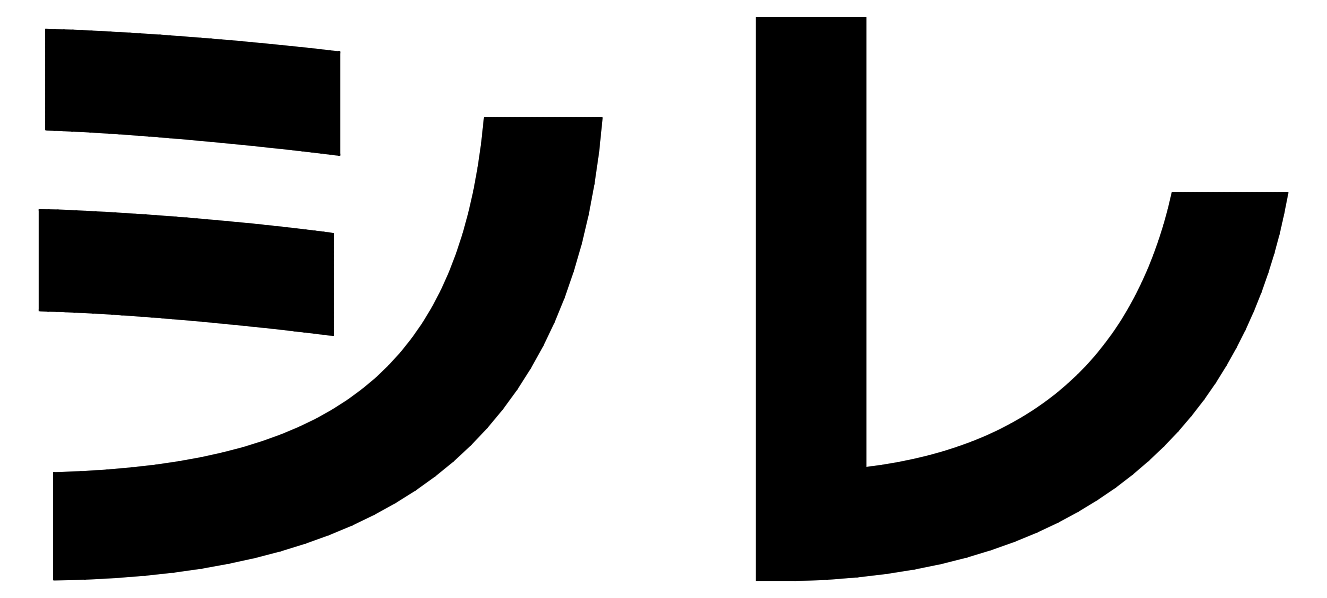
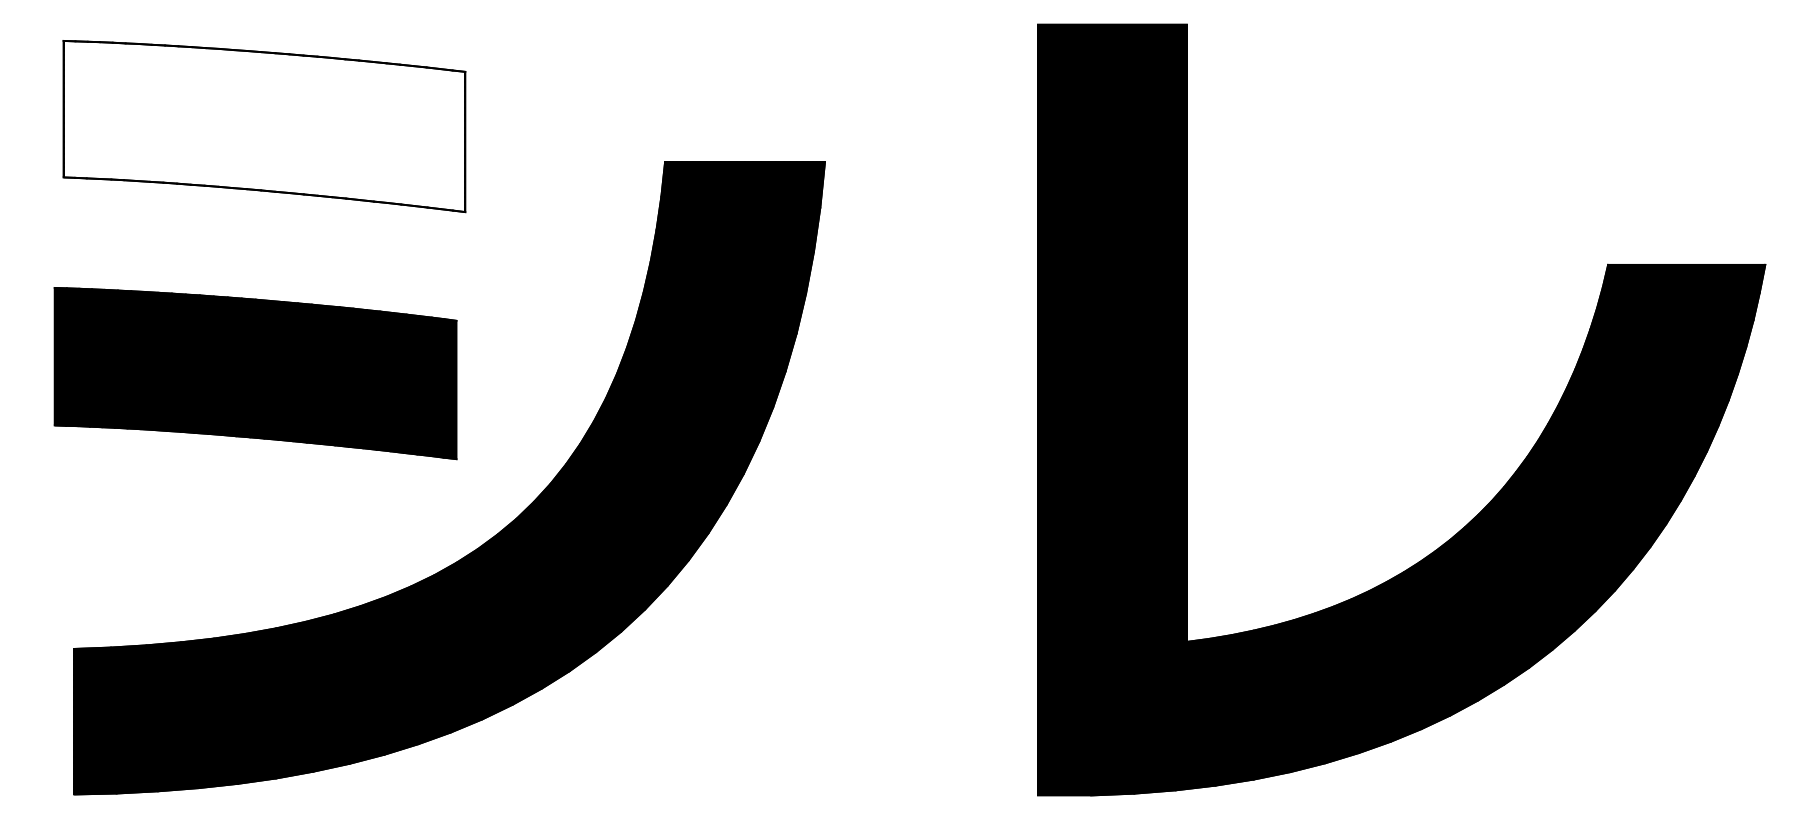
fill: (192, 91) -> (264, 125), removed

